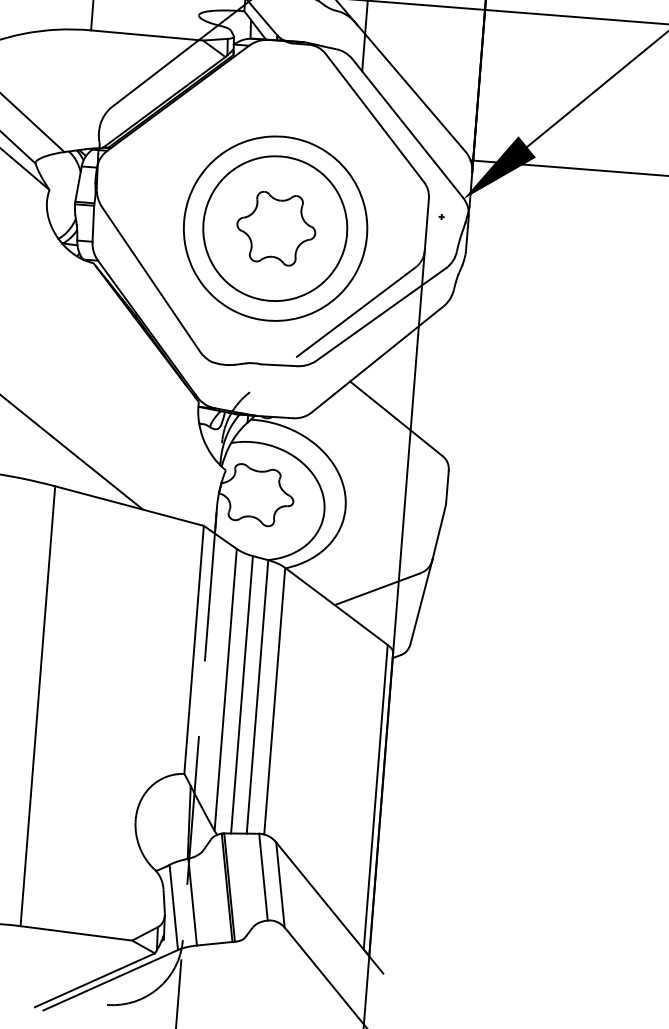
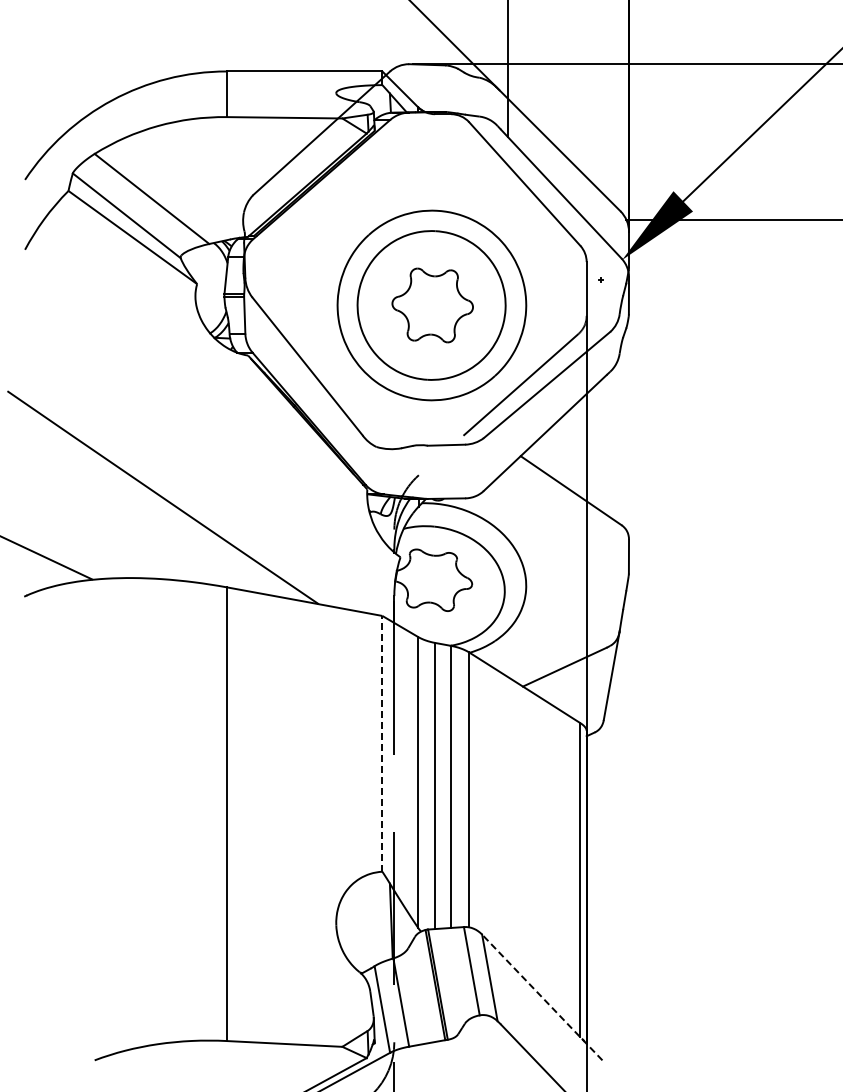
line: (194, 649) -> (382, 743), solid -> dashed
line: (329, 907) -> (541, 997), solid -> dashed

